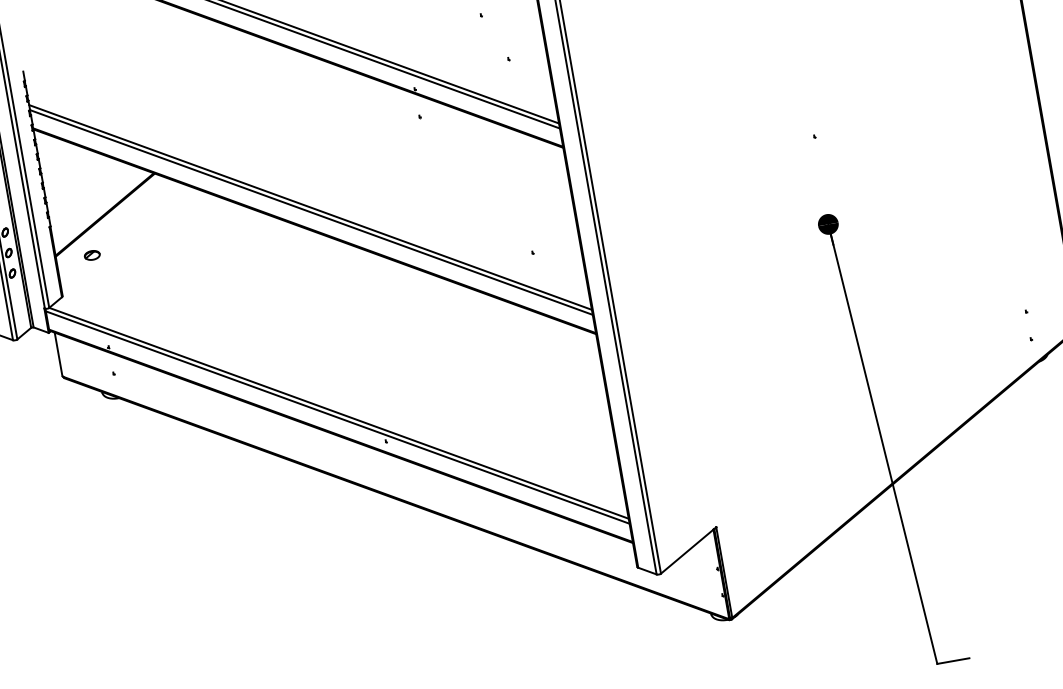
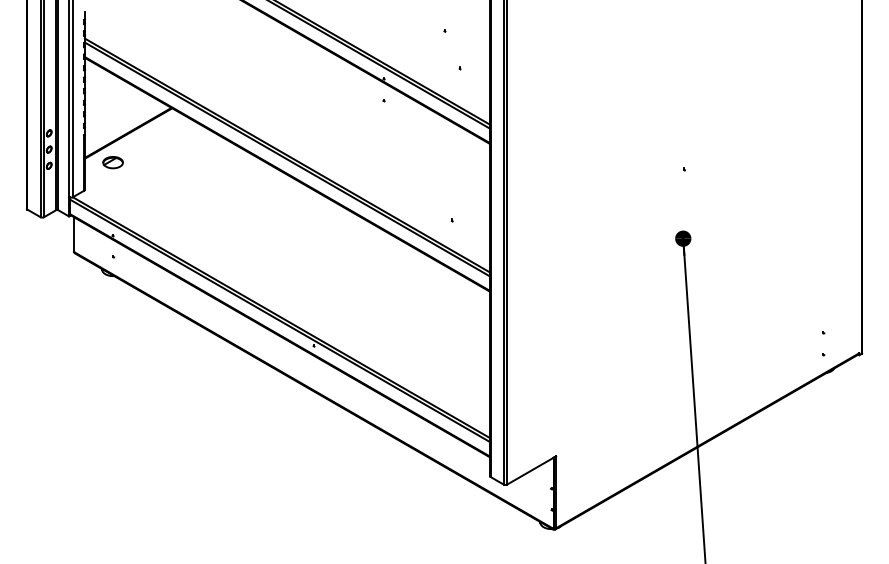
part: (91, 255) -> (112, 162), size x1.67

